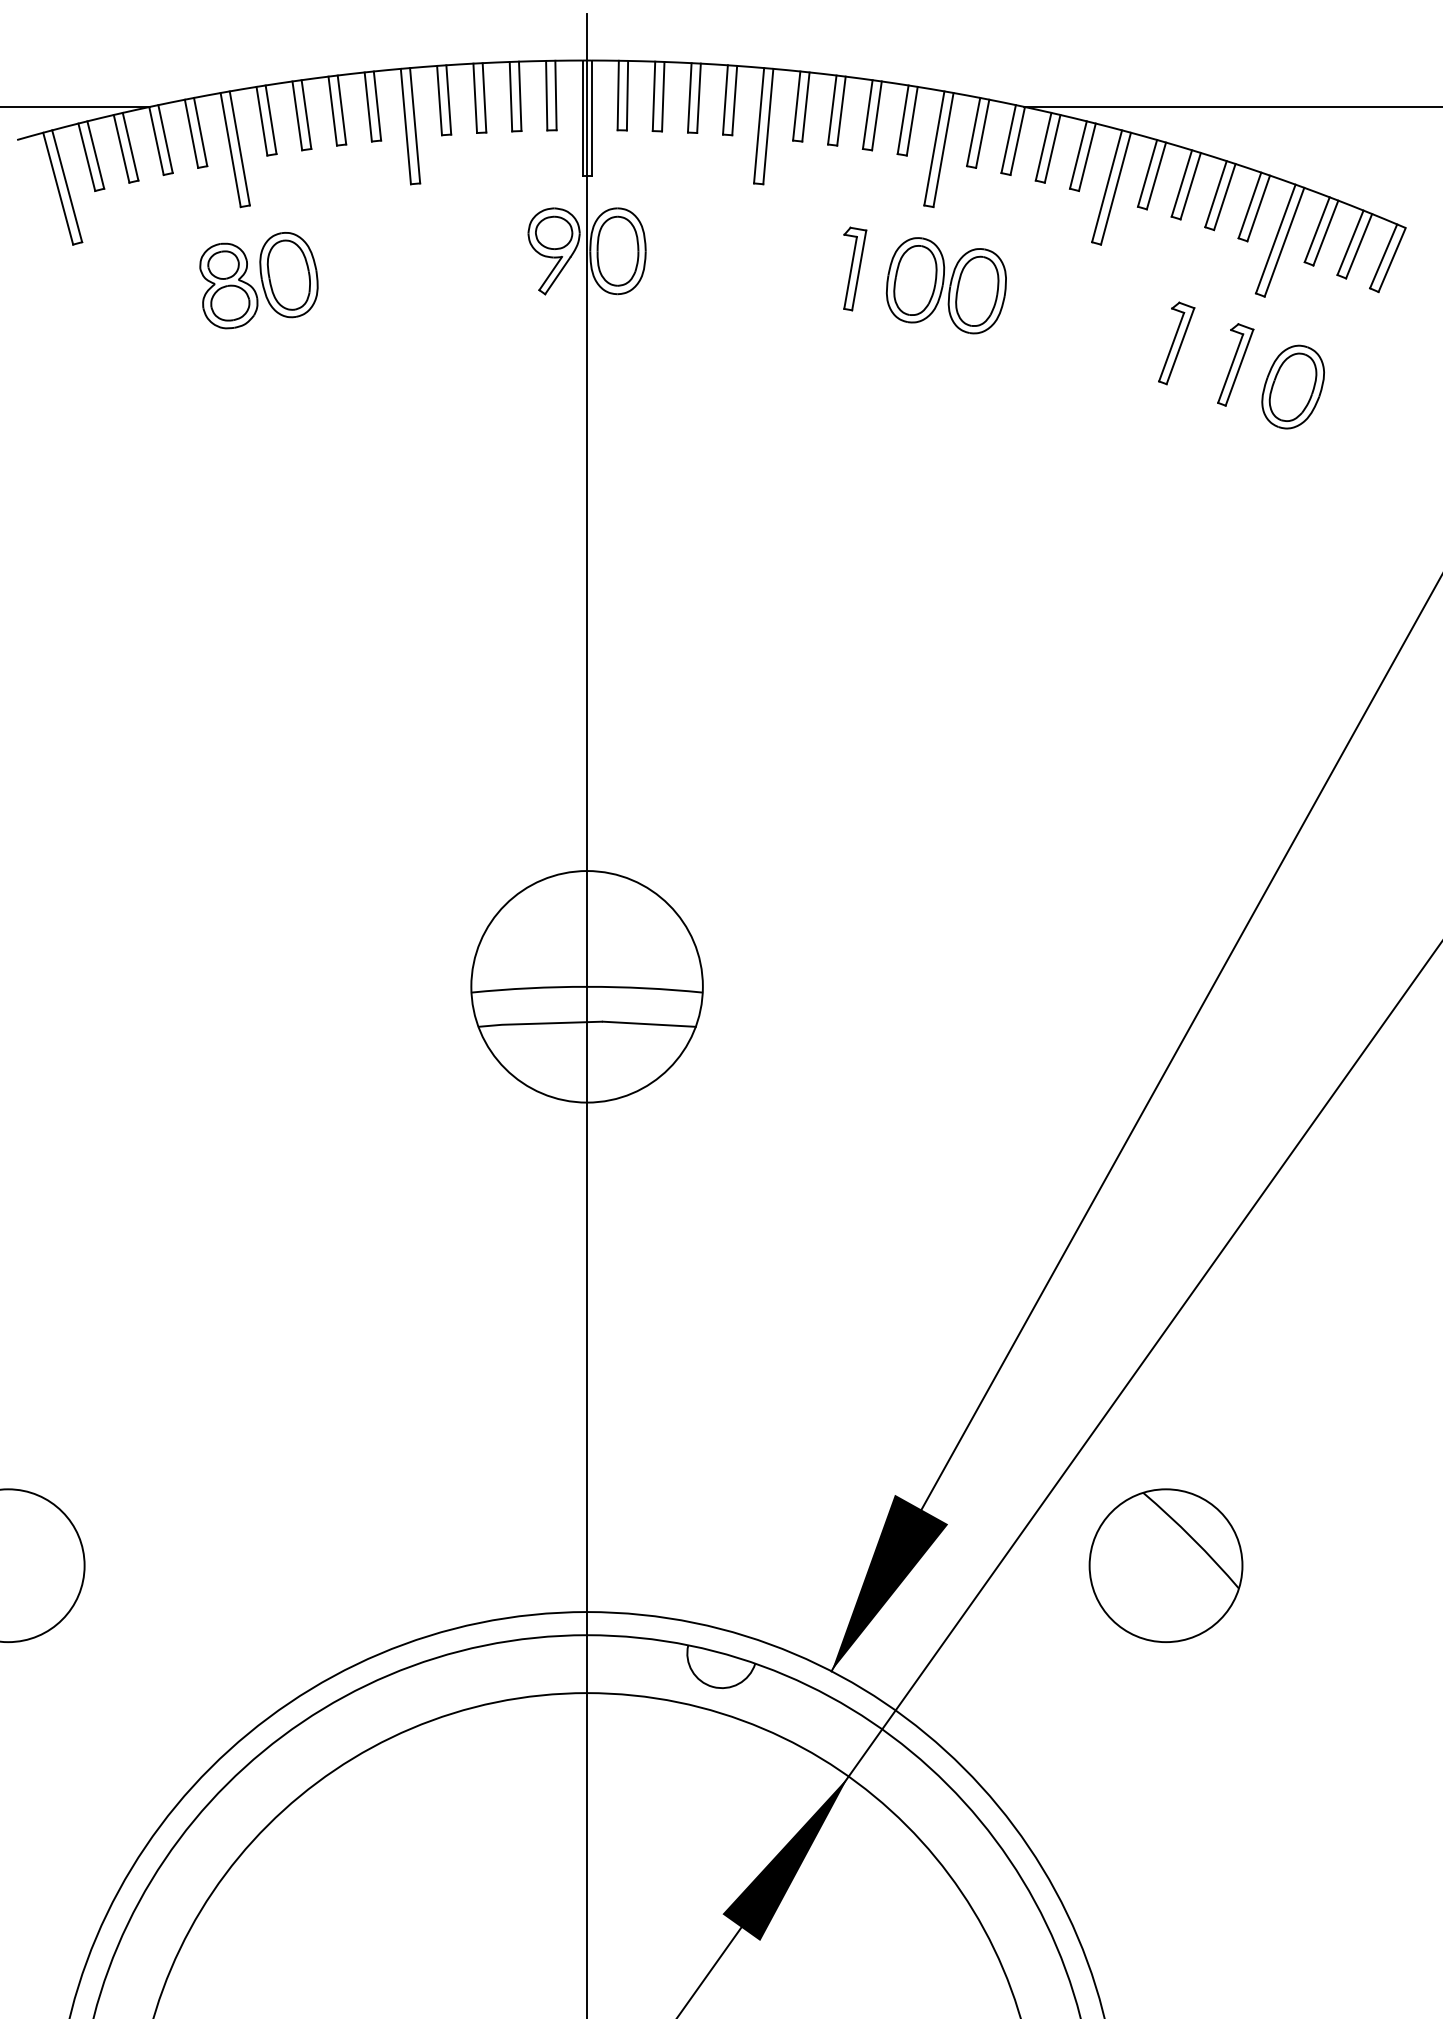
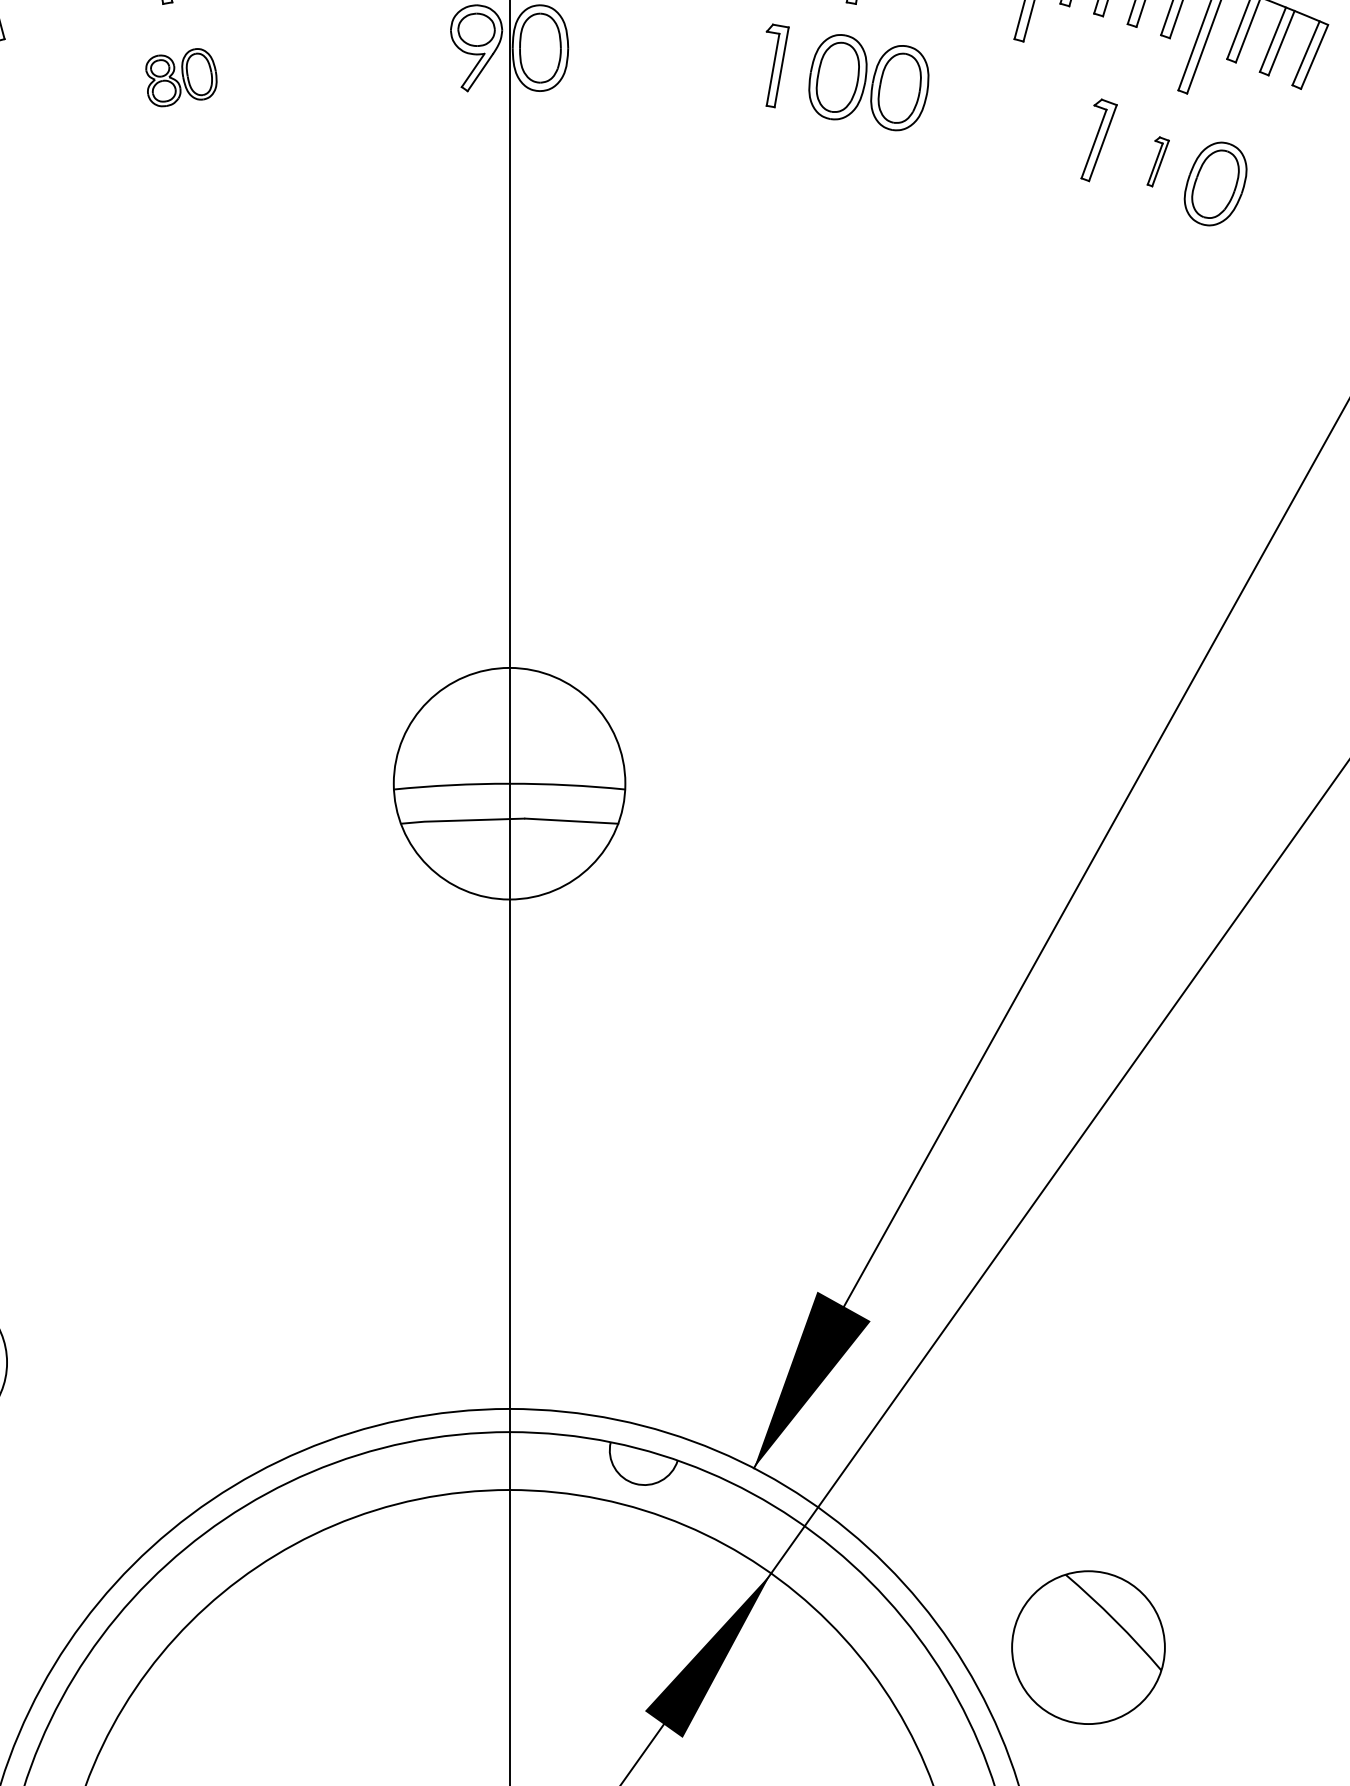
part: (258, 280) -> (180, 77), size x0.6
part: (1235, 364) -> (1157, 161), size x0.6
part: (1165, 1565) -> (1087, 1647), moved

